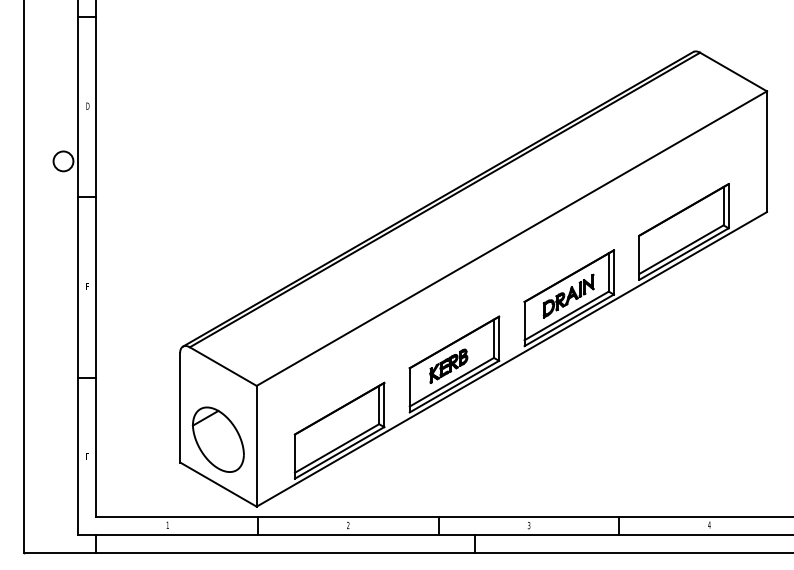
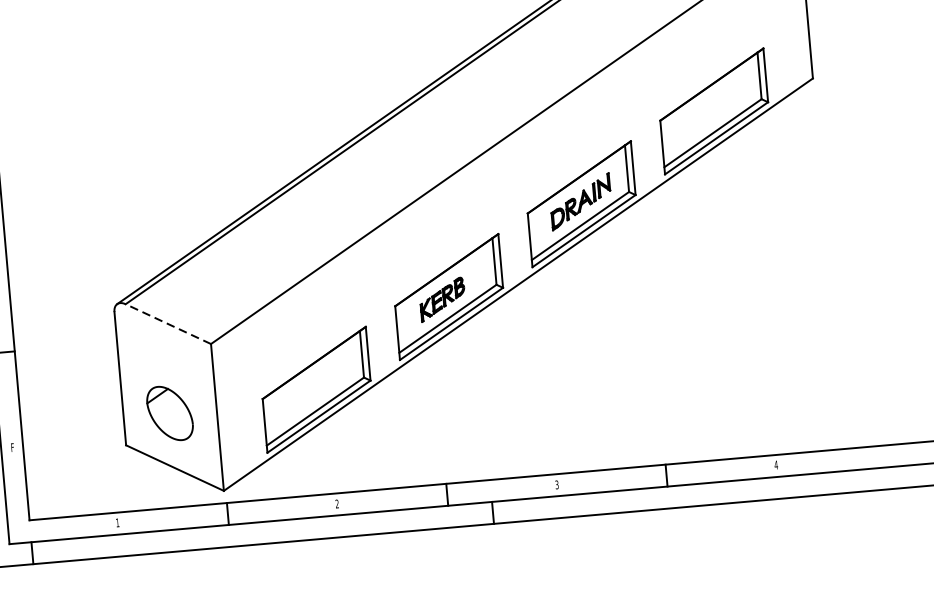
line: (223, 366) -> (168, 323), solid -> dashed
part: (217, 439) -> (169, 413), size x0.7

